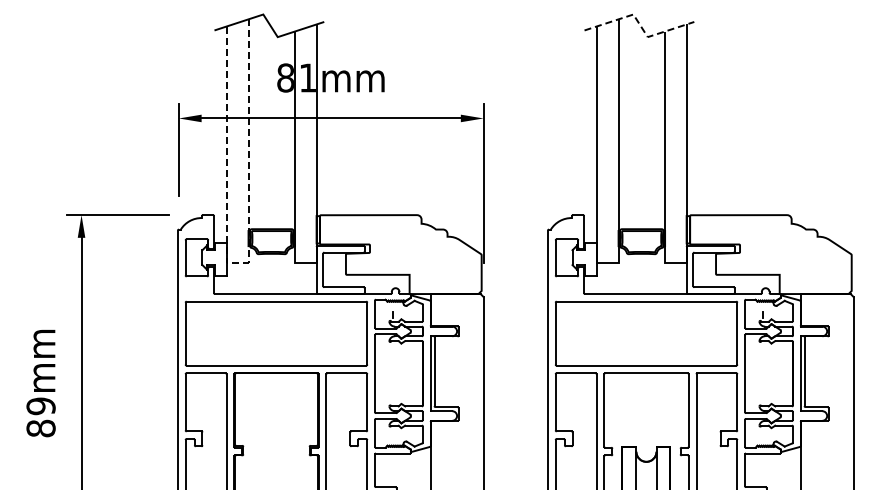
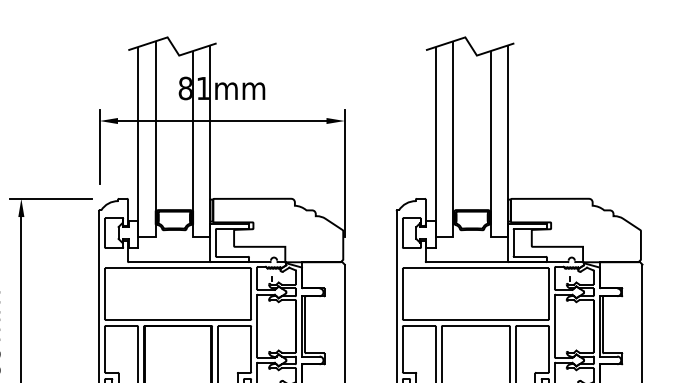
line: (639, 24) -> (470, 45), dashed -> solid
line: (240, 263) -> (149, 237), dashed -> solid

